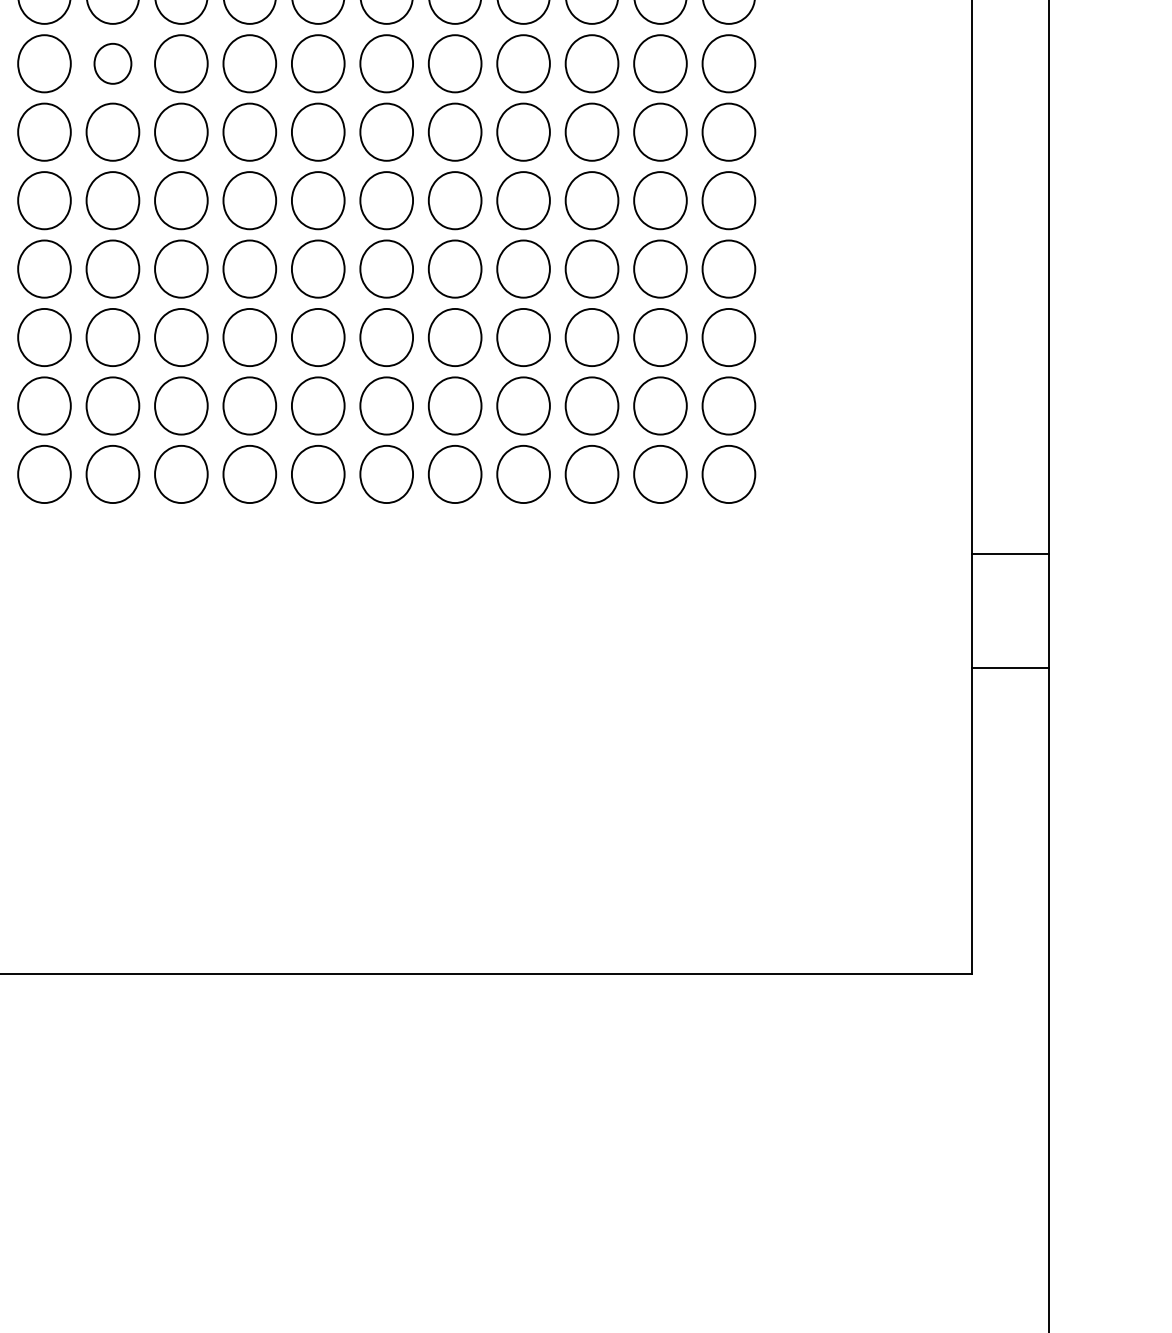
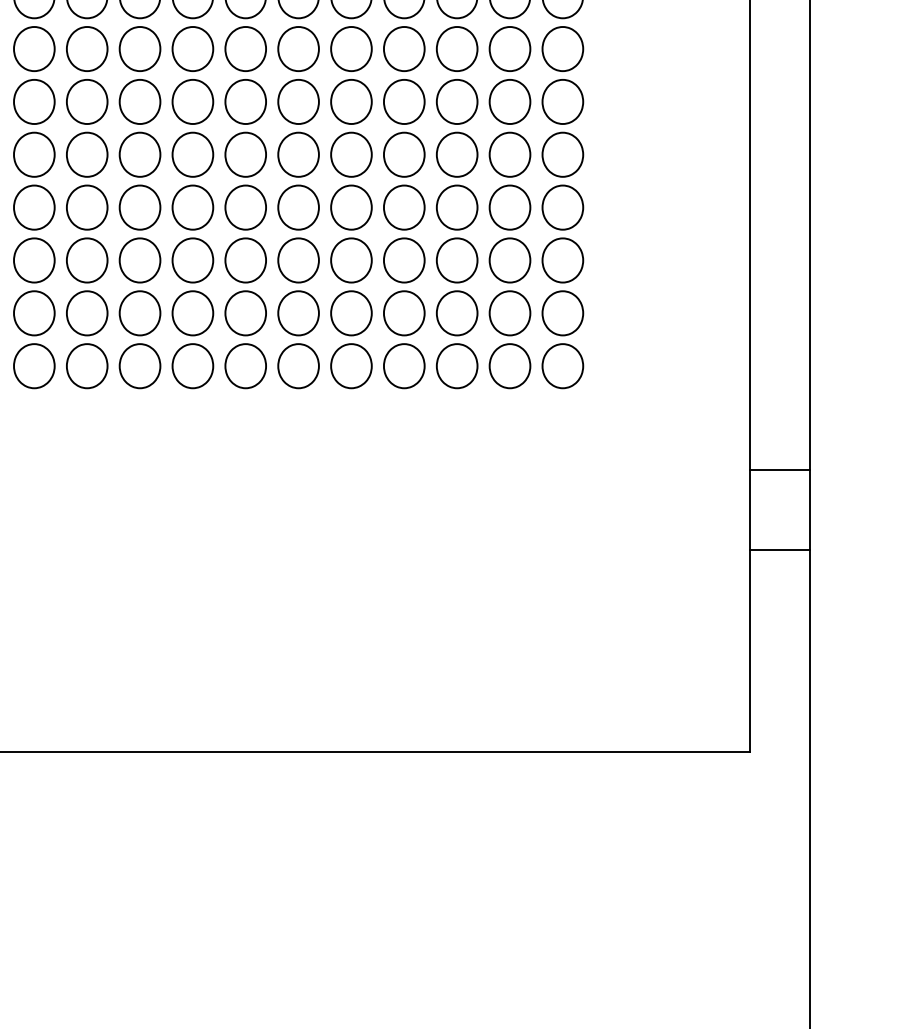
part: (112, 63) -> (86, 48), size x1.43
line: (1010, 554) -> (780, 470), moved
line: (1010, 668) -> (780, 550), moved

